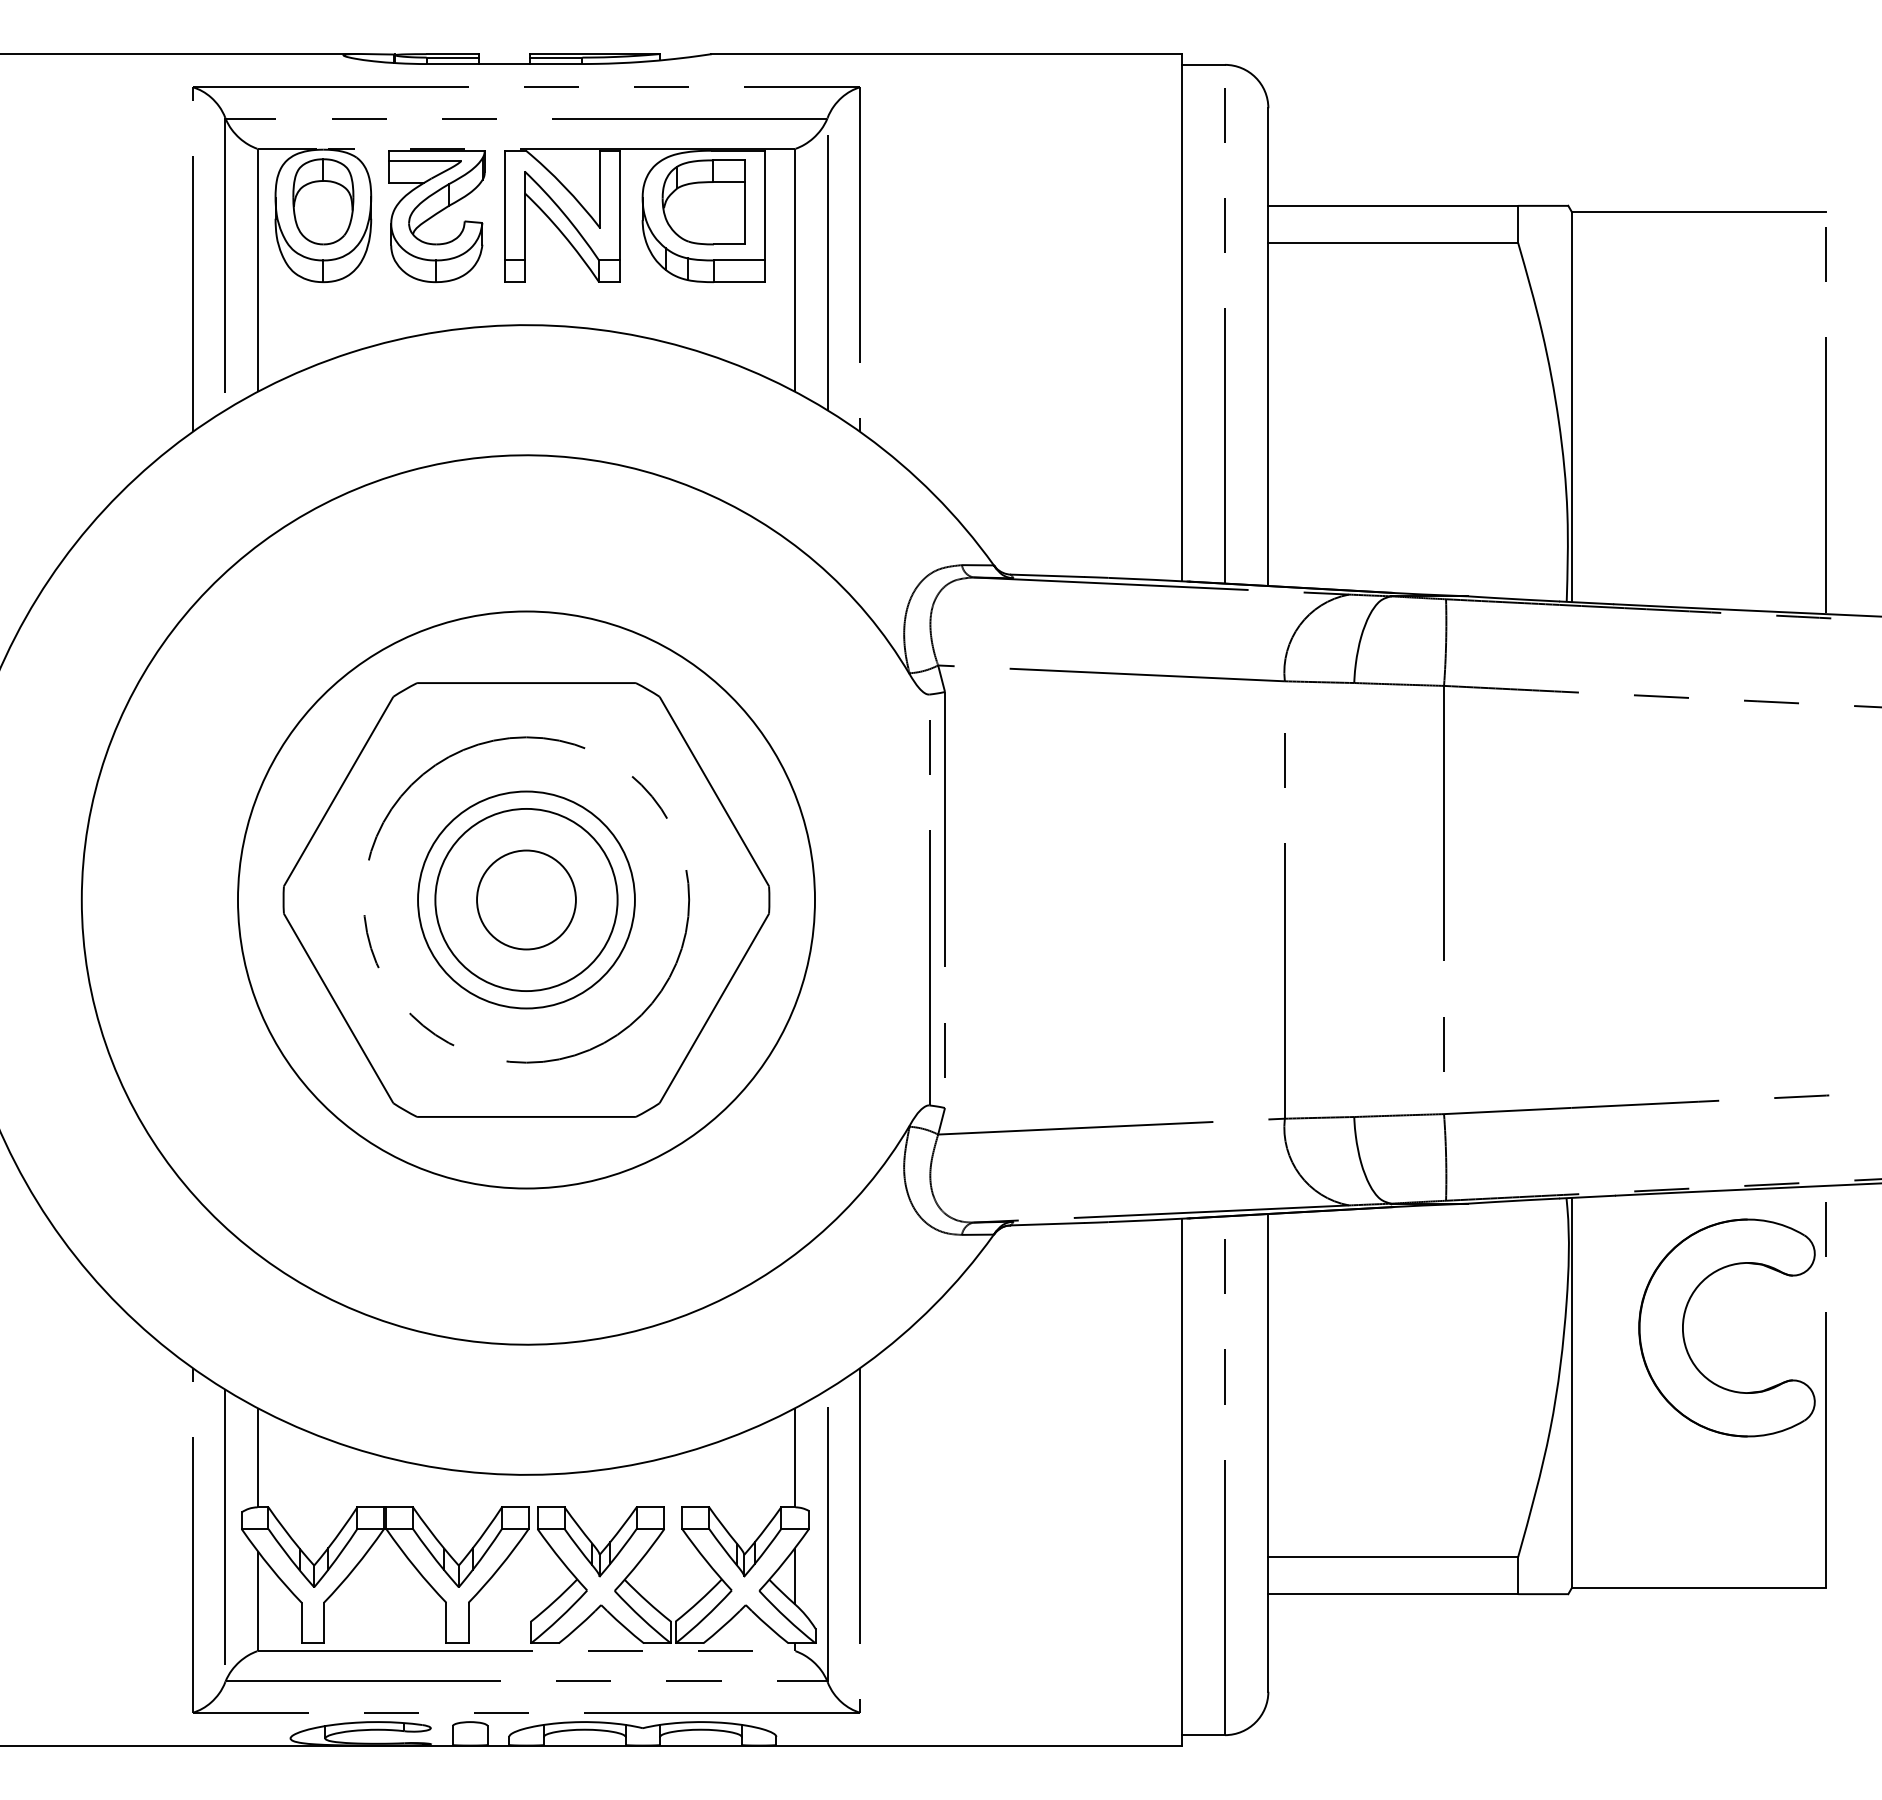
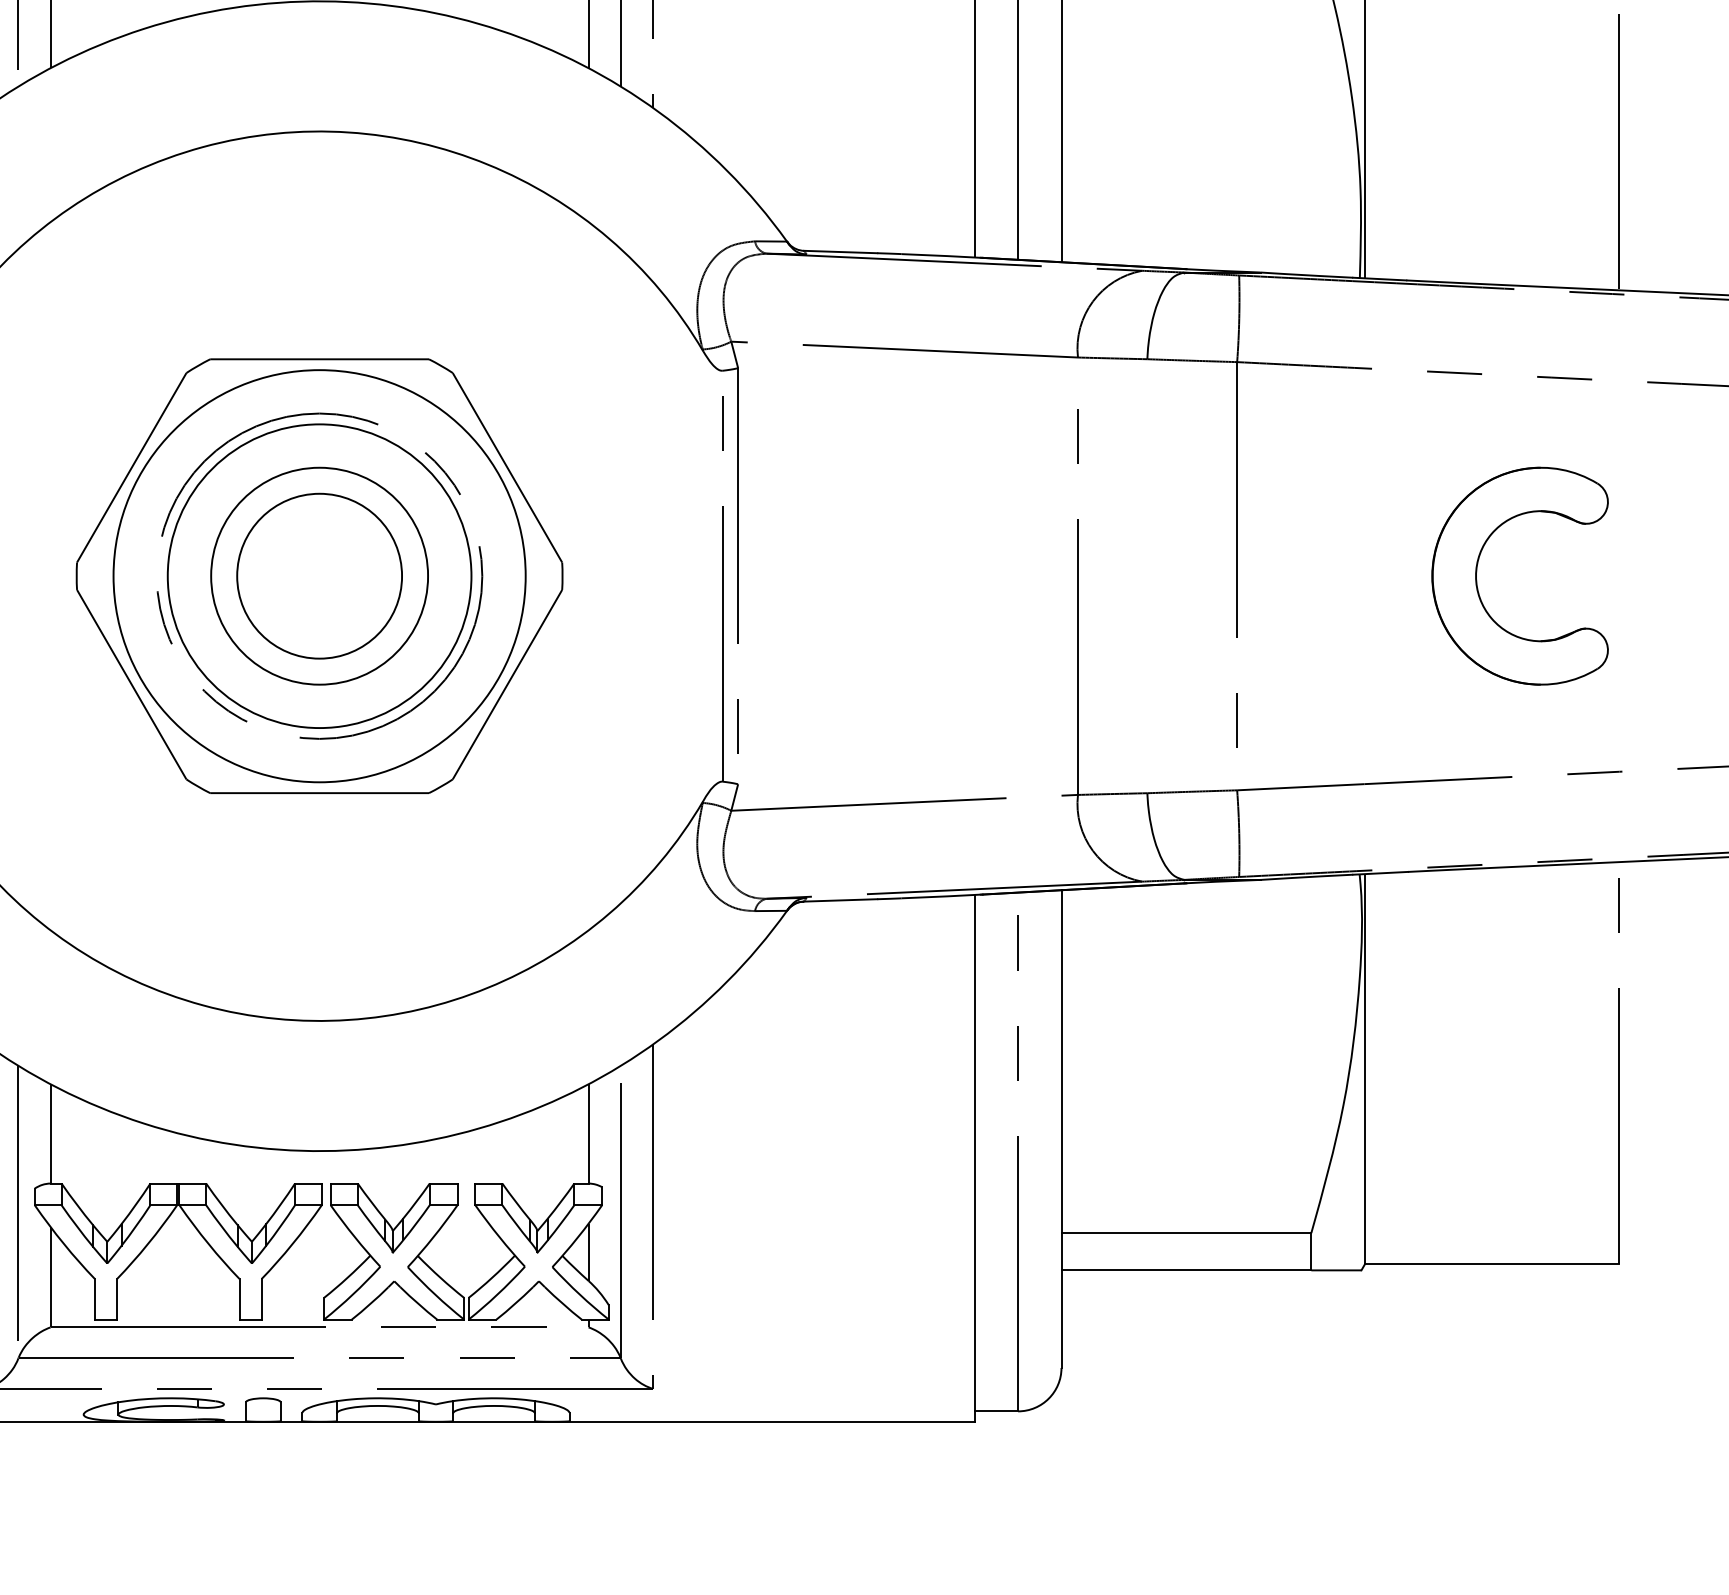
circle: (526, 899) -> (319, 575), size x0.71
circle: (526, 899) -> (319, 575), size x1.67
circle: (526, 899) -> (319, 575), size x1.67
part: (1684, 1322) -> (1477, 570), moved

